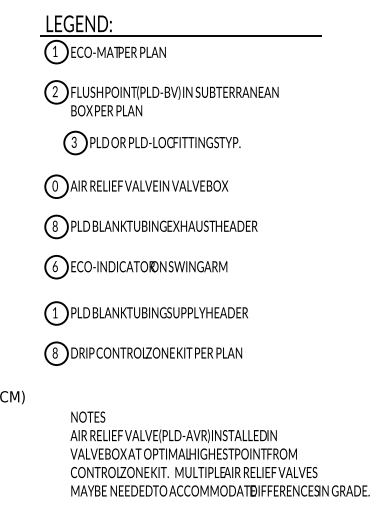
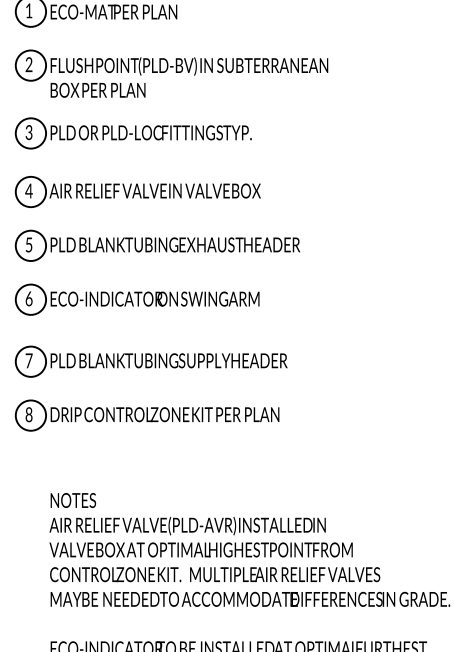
part: (151, 142) -> (132, 132), moved
text: (54, 185) -> (28, 190), 0 -> 4
text: (54, 225) -> (28, 243), 8 -> 5
text: (54, 312) -> (28, 360), 1 -> 7

